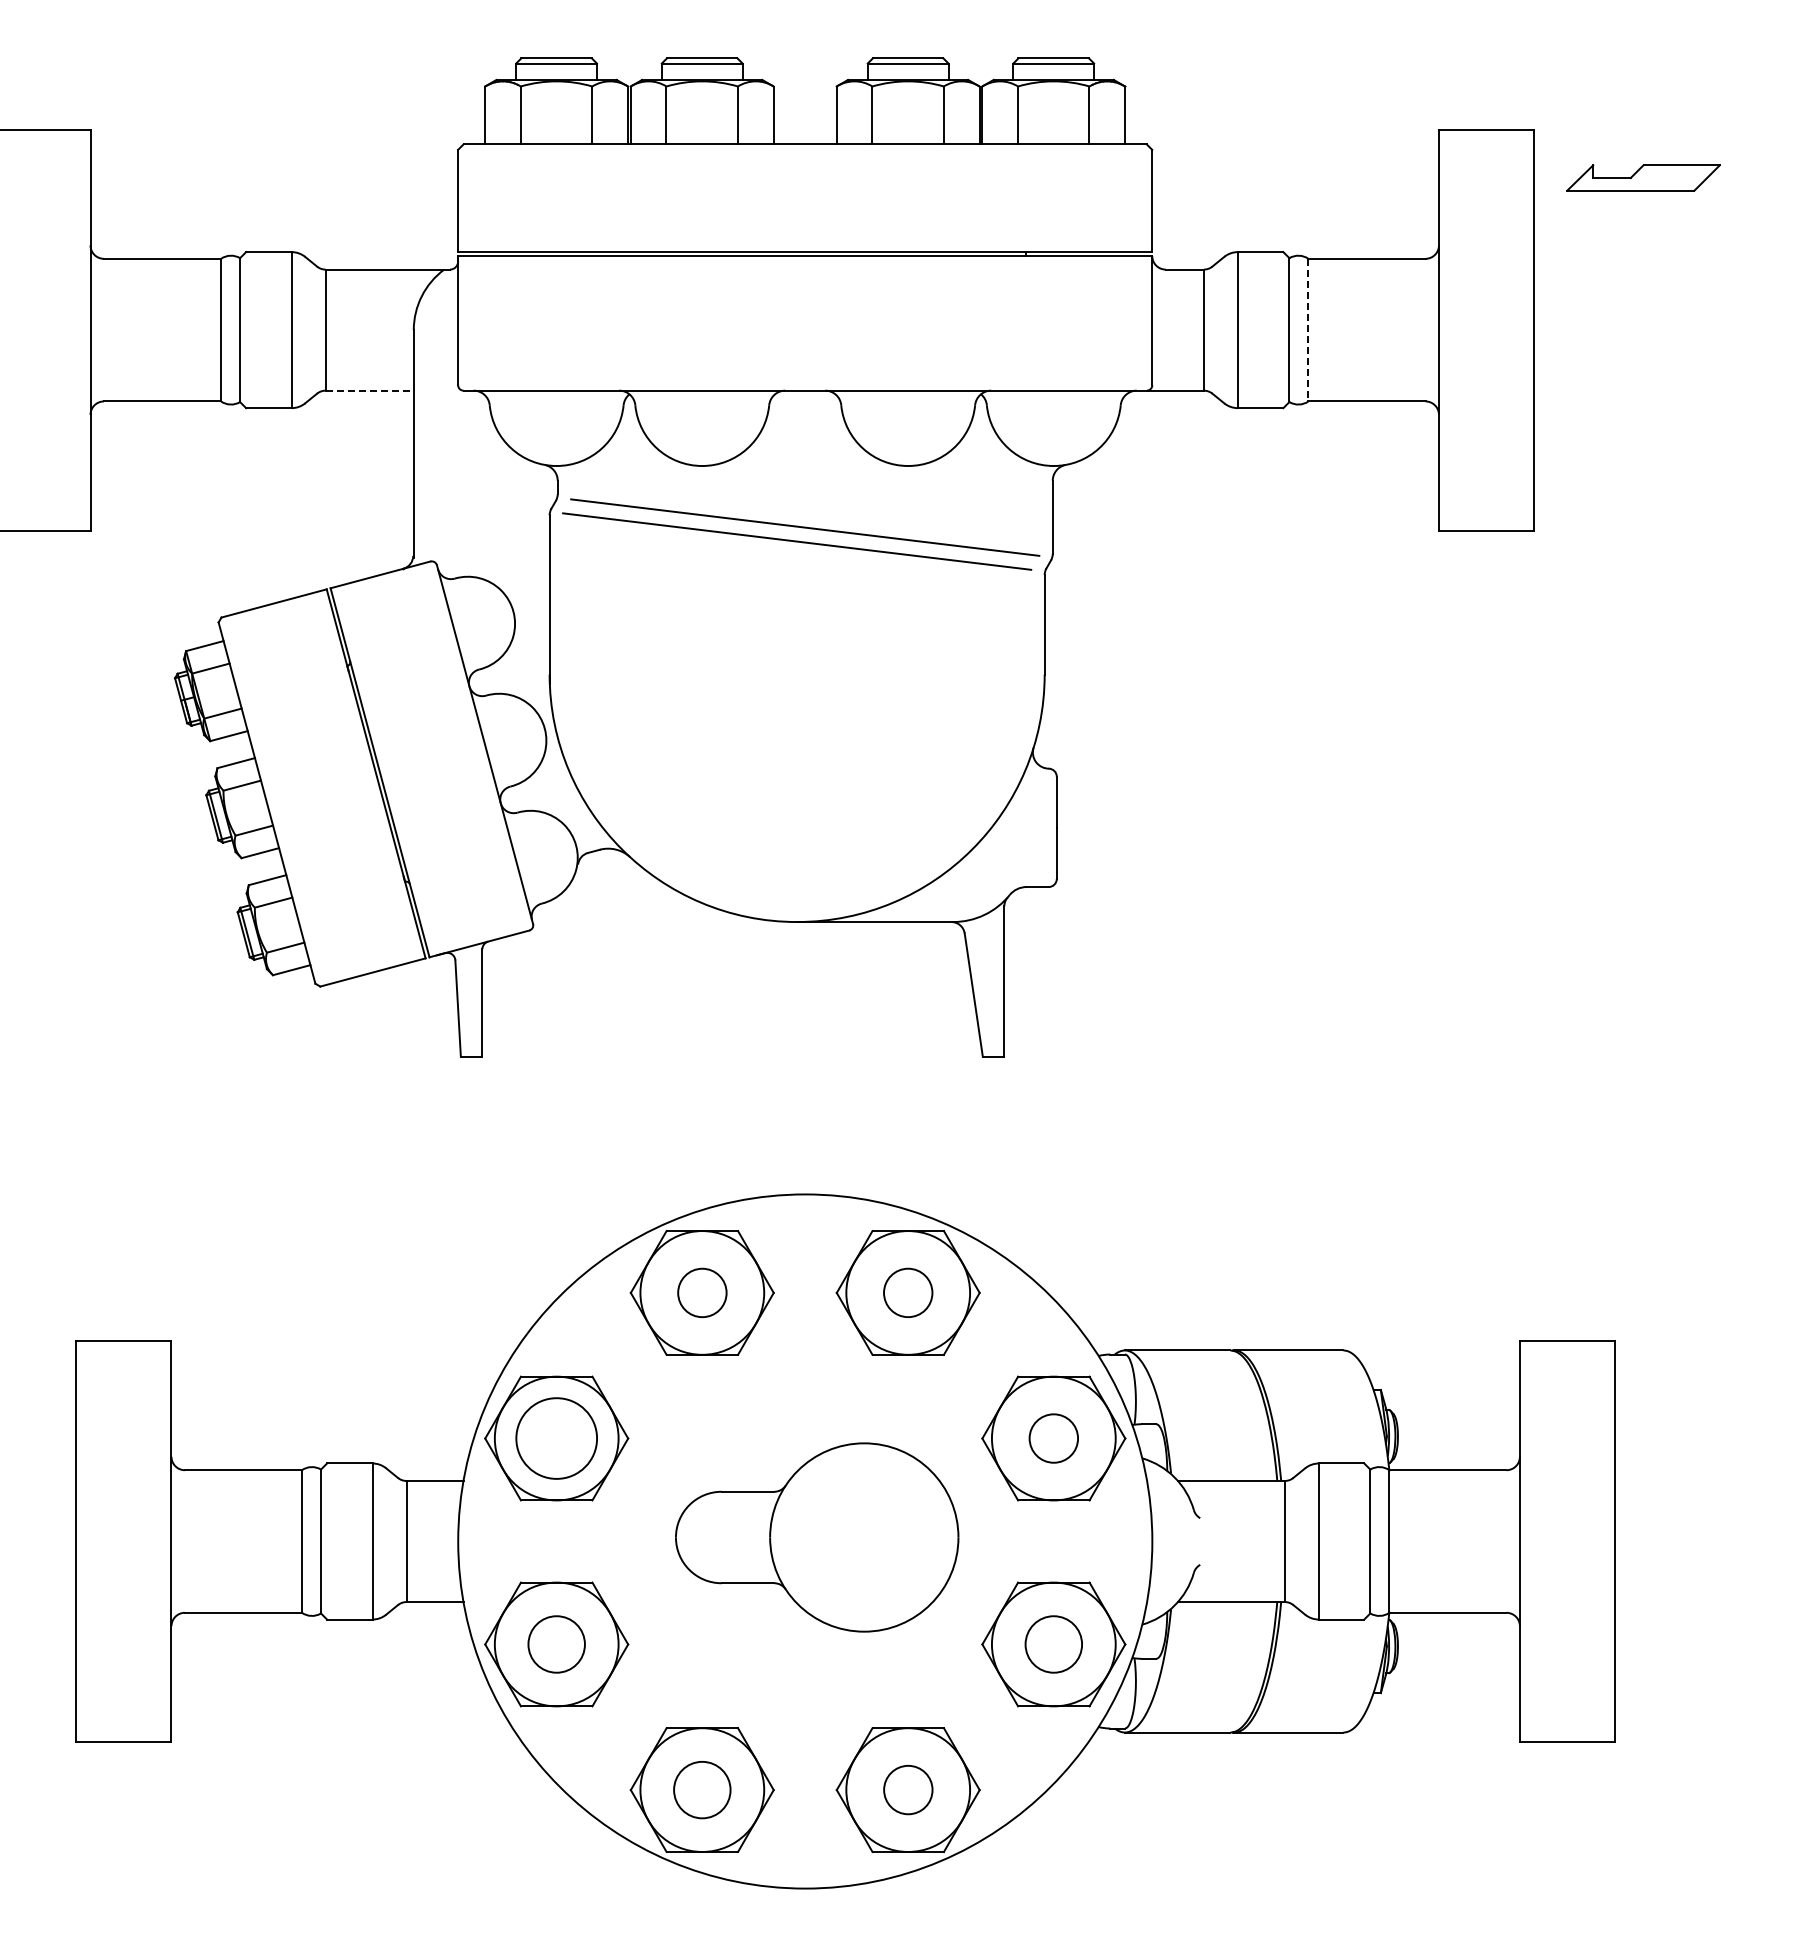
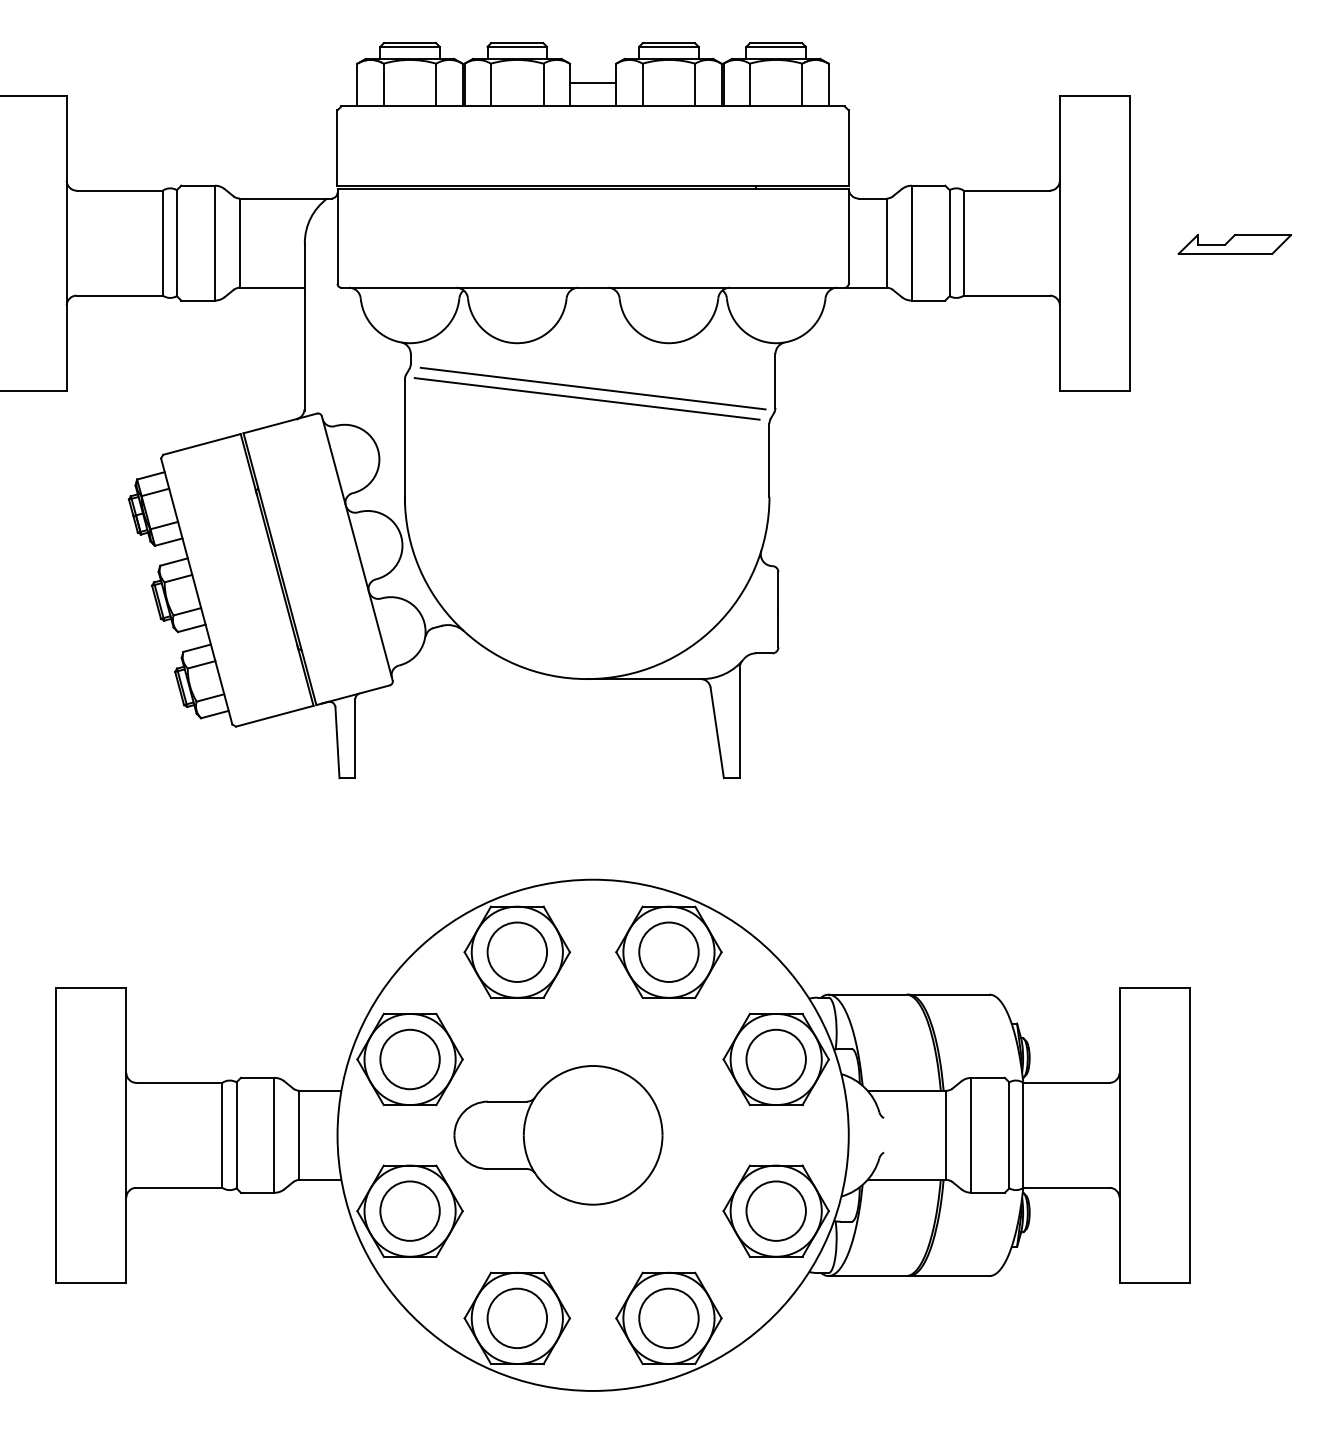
line: (804, 112) -> (592, 82), added
part: (1643, 177) -> (1234, 244), moved
line: (1308, 330) -> (963, 243), dashed -> solid
line: (370, 390) -> (272, 287), dashed -> solid
circle: (702, 1292) -> (517, 951), size x1.67
circle: (907, 1292) -> (668, 951), size x1.67
circle: (1053, 1438) -> (775, 1059), size x1.67
part: (817, 1537) -> (558, 1135), moved
circle: (556, 1644) -> (409, 1211), size x1.43
circle: (1053, 1644) -> (775, 1211), size x1.43
circle: (701, 1789) -> (516, 1317), size x1.43
circle: (908, 1789) -> (669, 1317), size x1.67

